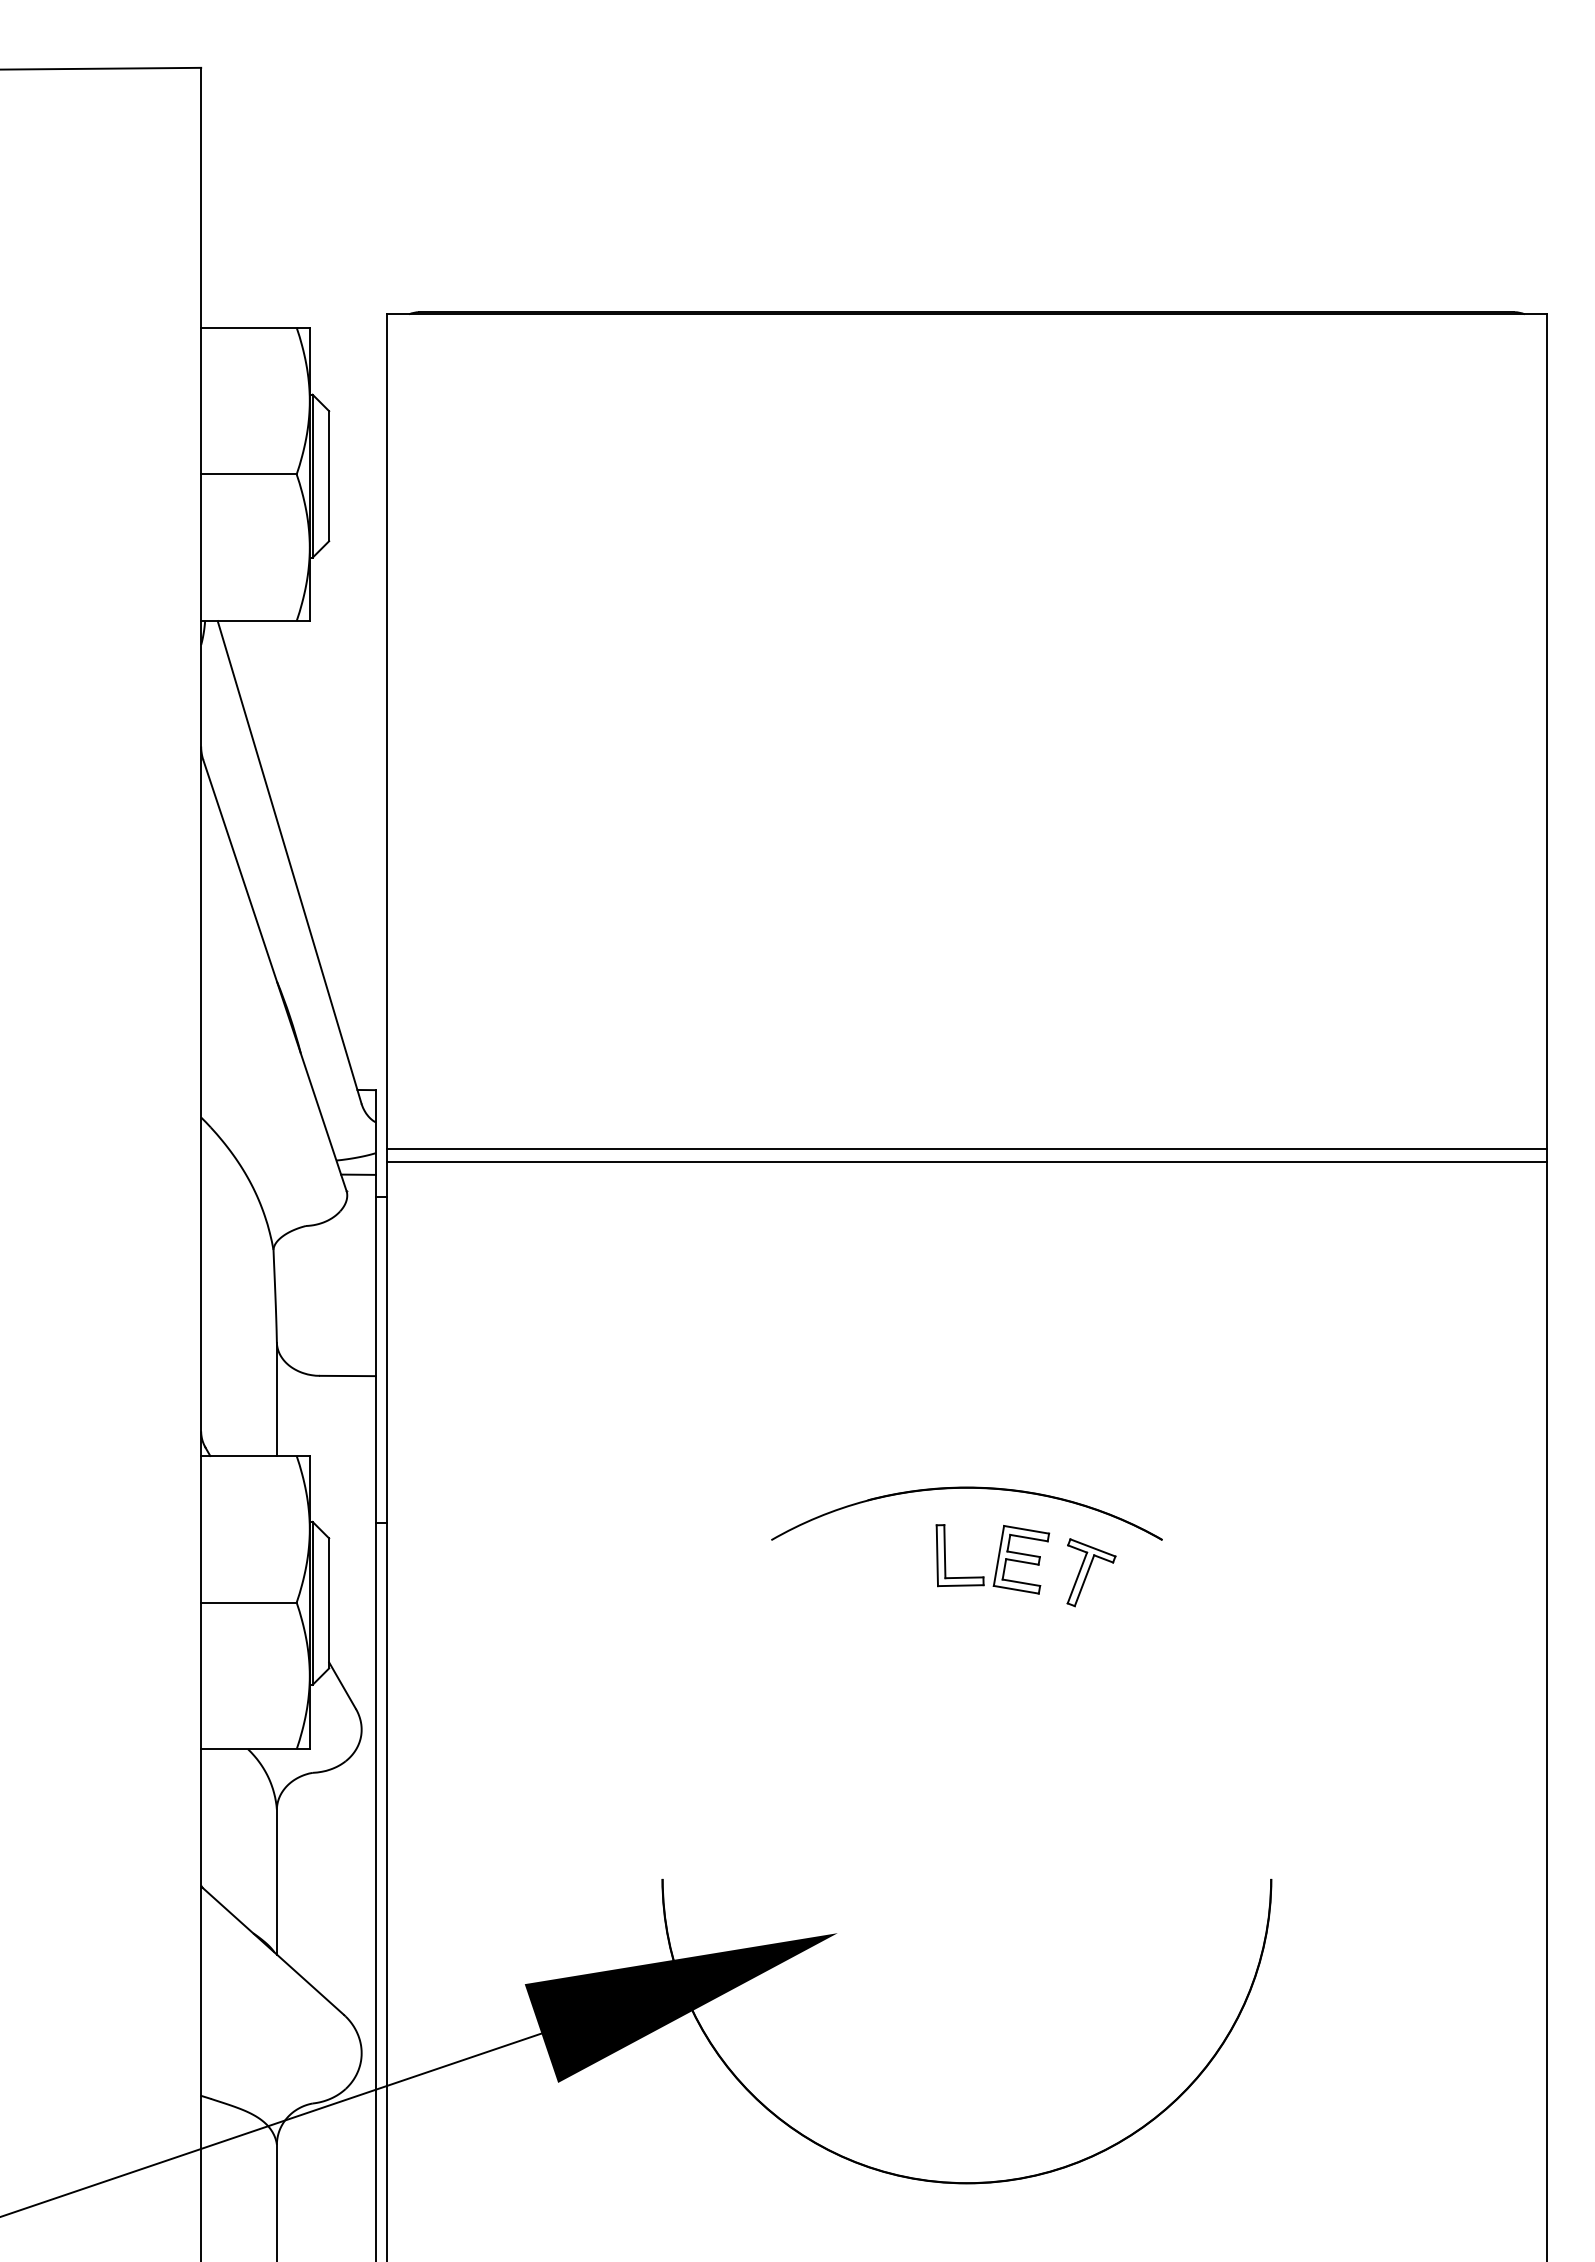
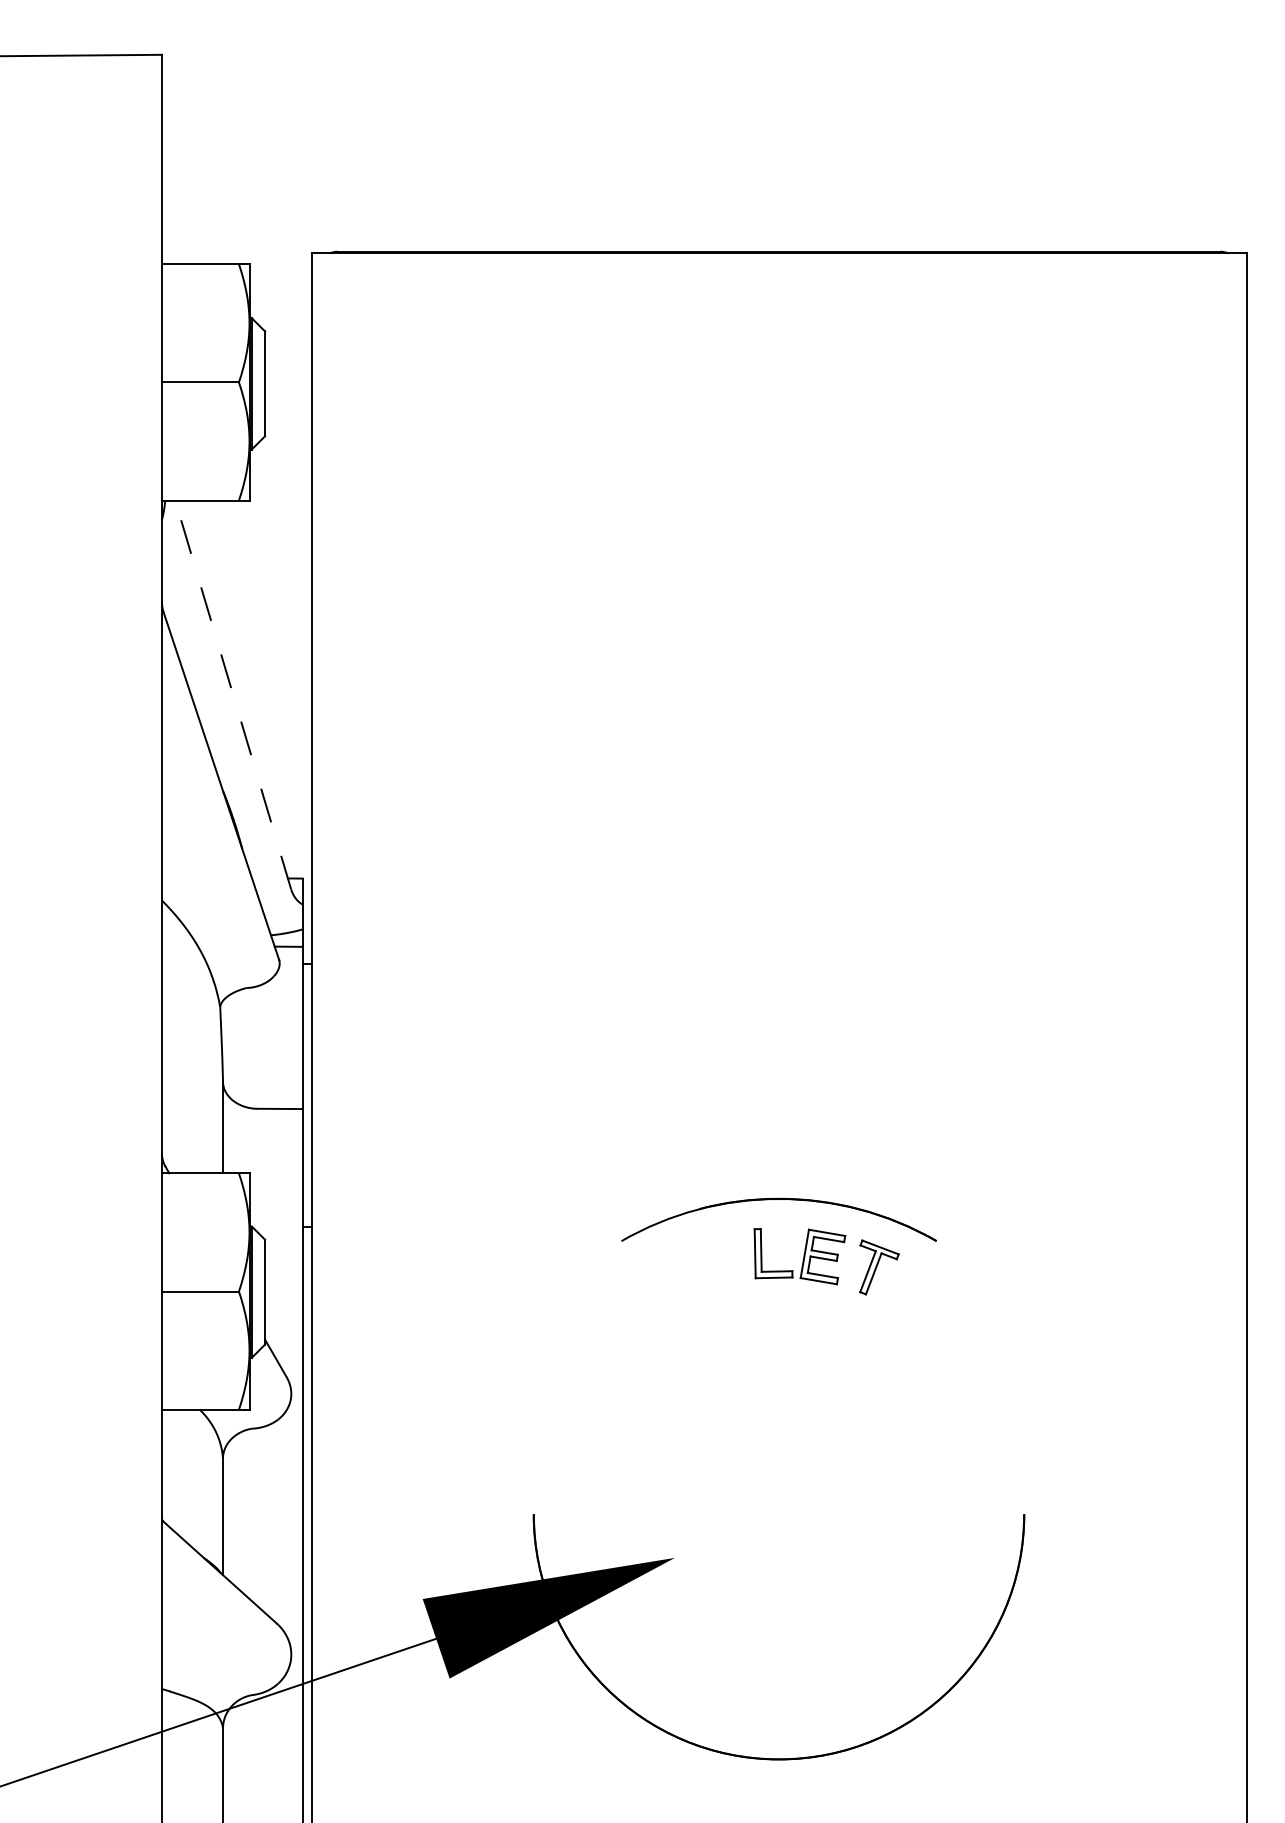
line: (289, 862) -> (233, 695), solid -> dashed
line: (966, 1148) -> (778, 925), removed
line: (966, 1161) -> (778, 936), removed

